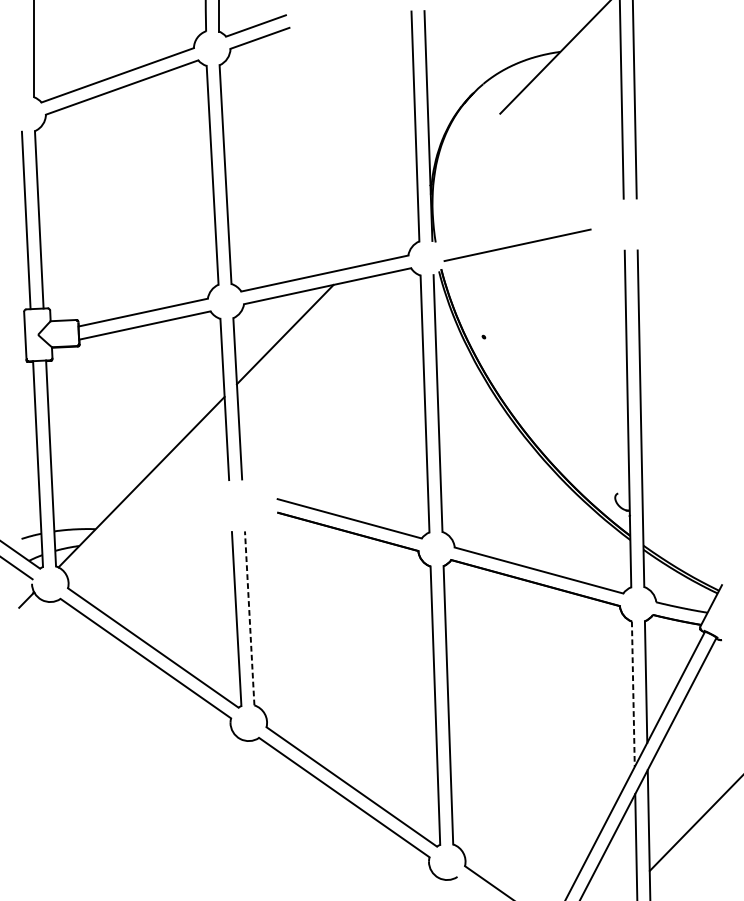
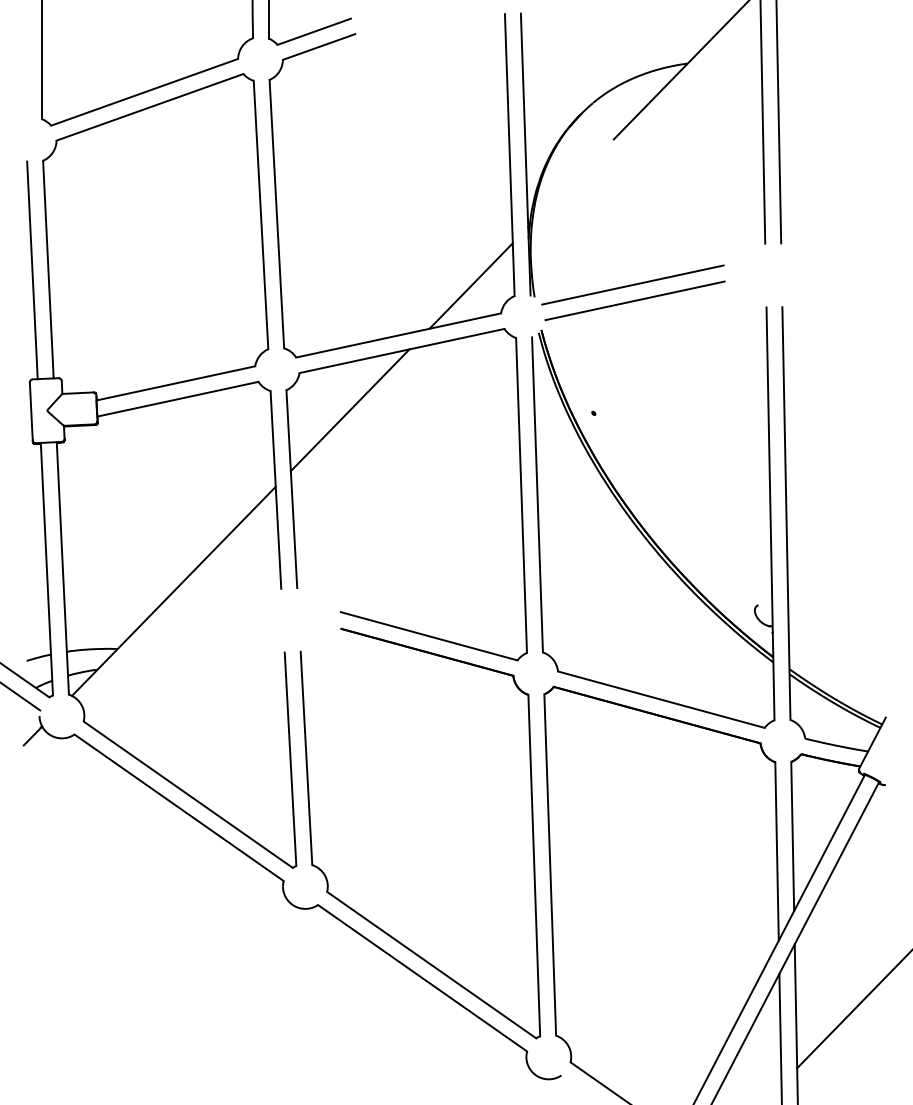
line: (515, 231) -> (632, 284), added
line: (383, 232) -> (470, 285), added
line: (249, 618) -> (306, 758), dashed -> solid
line: (633, 694) -> (777, 851), dashed -> solid

